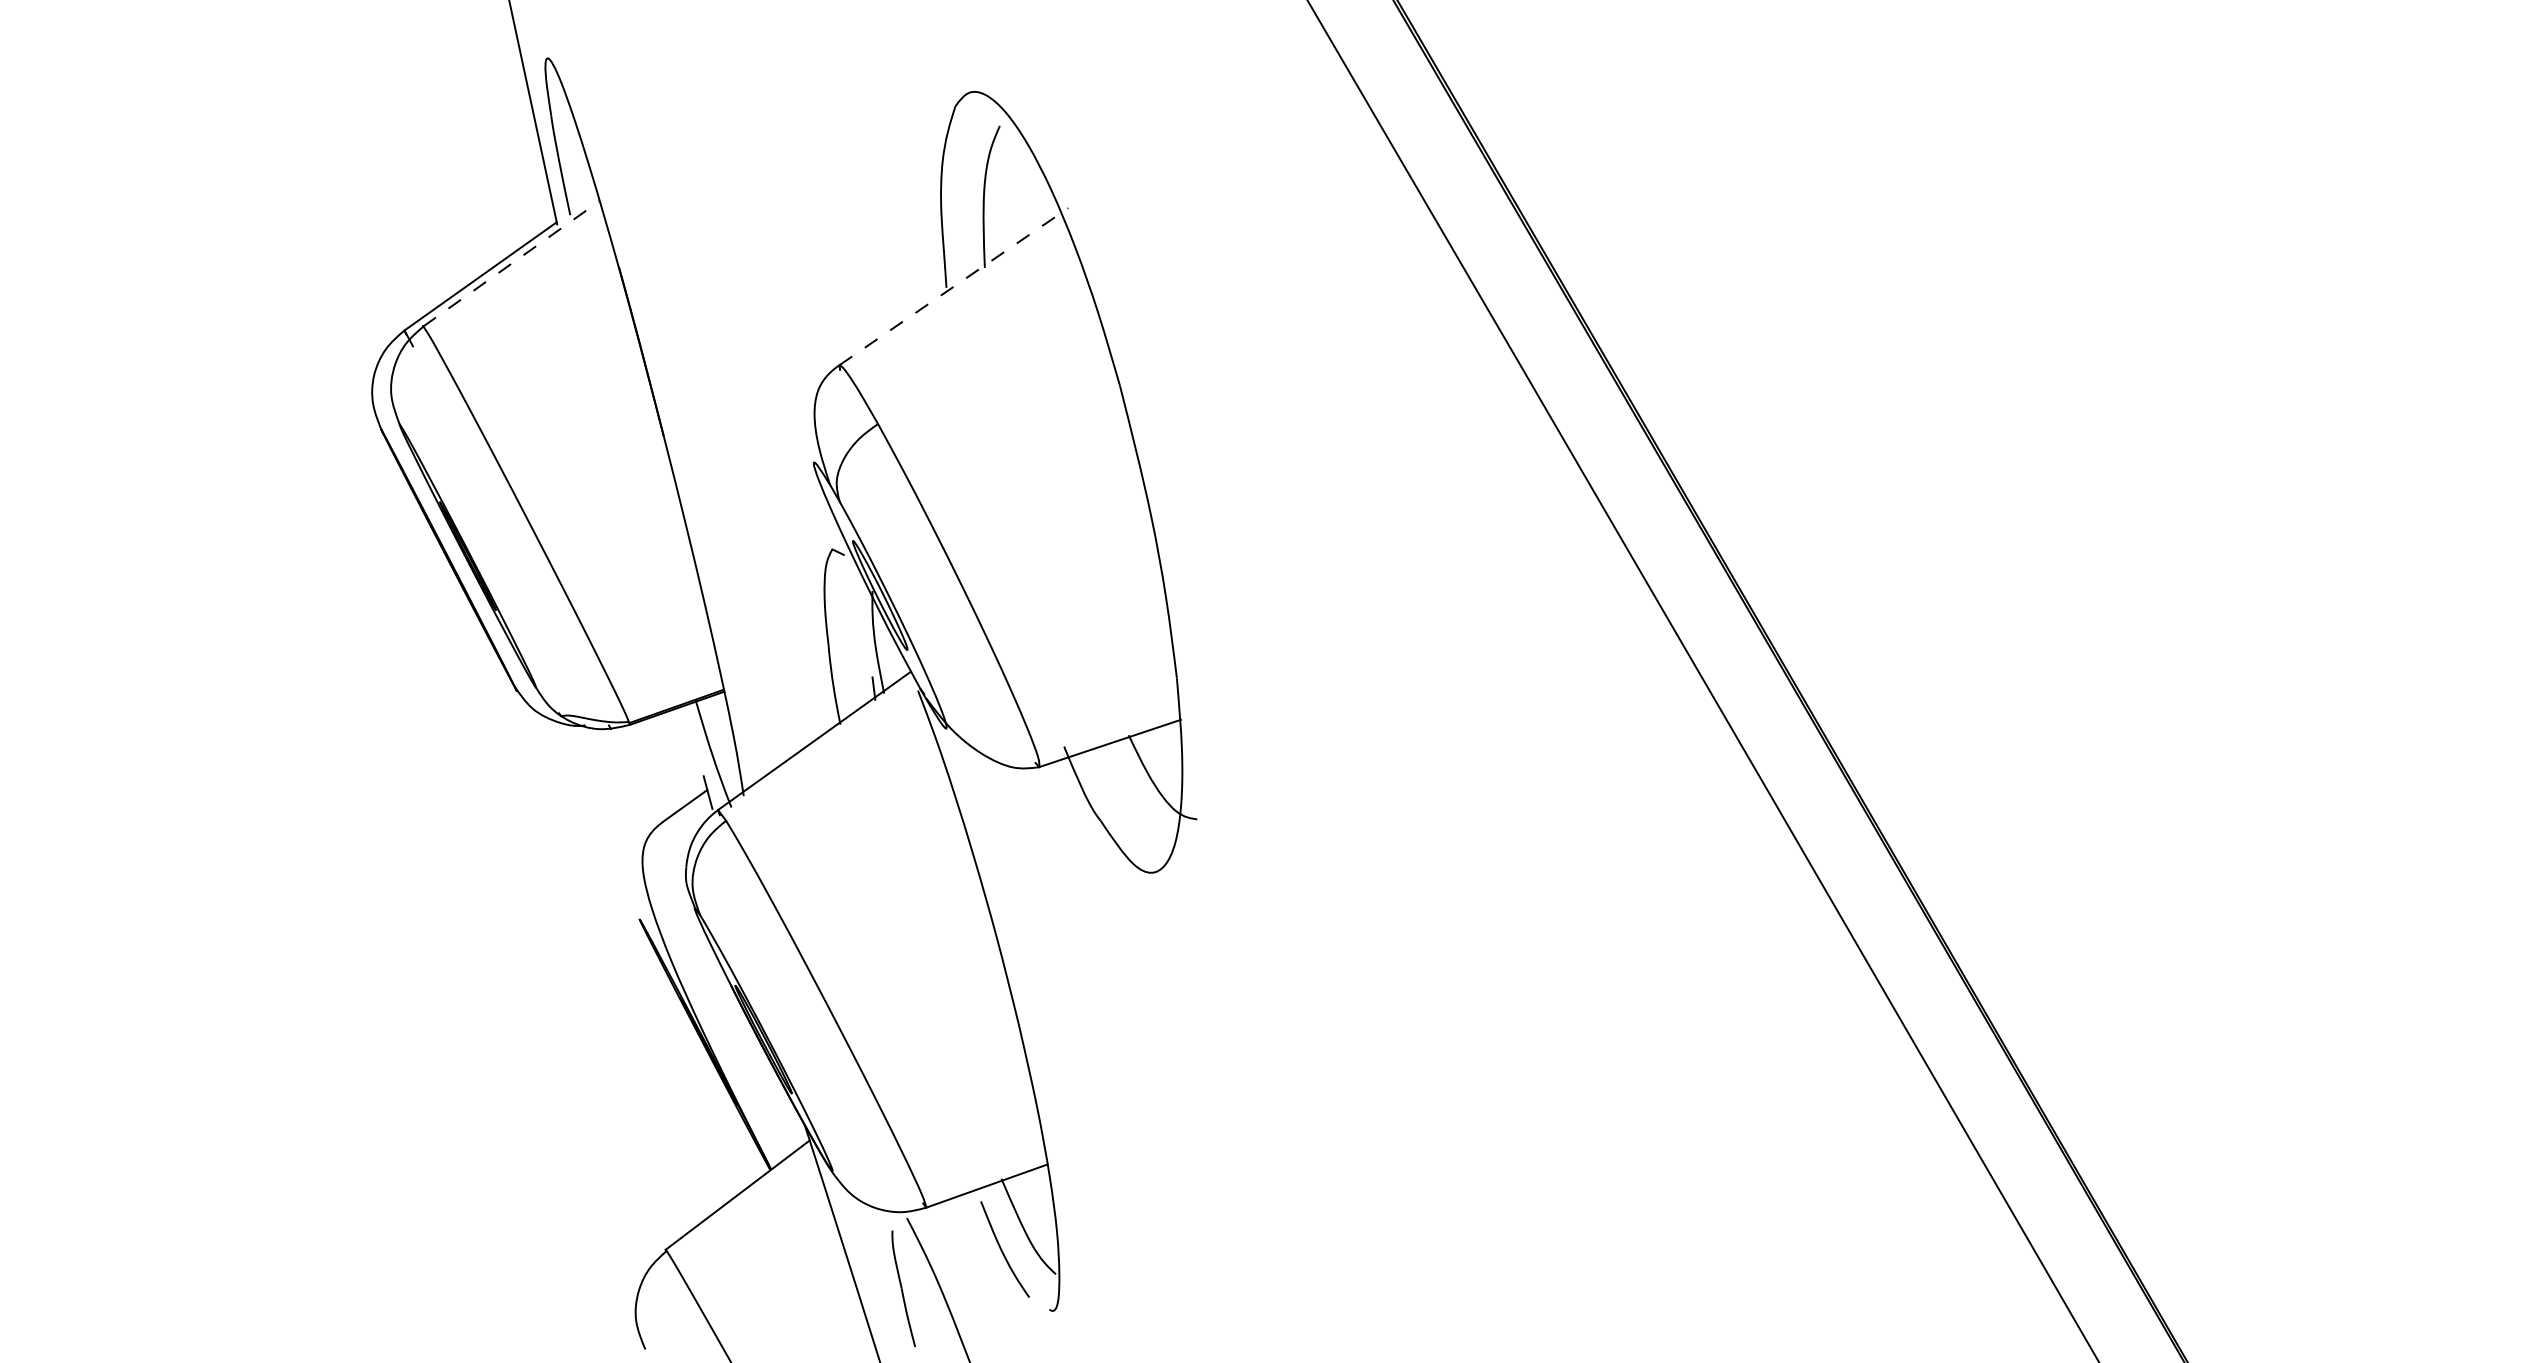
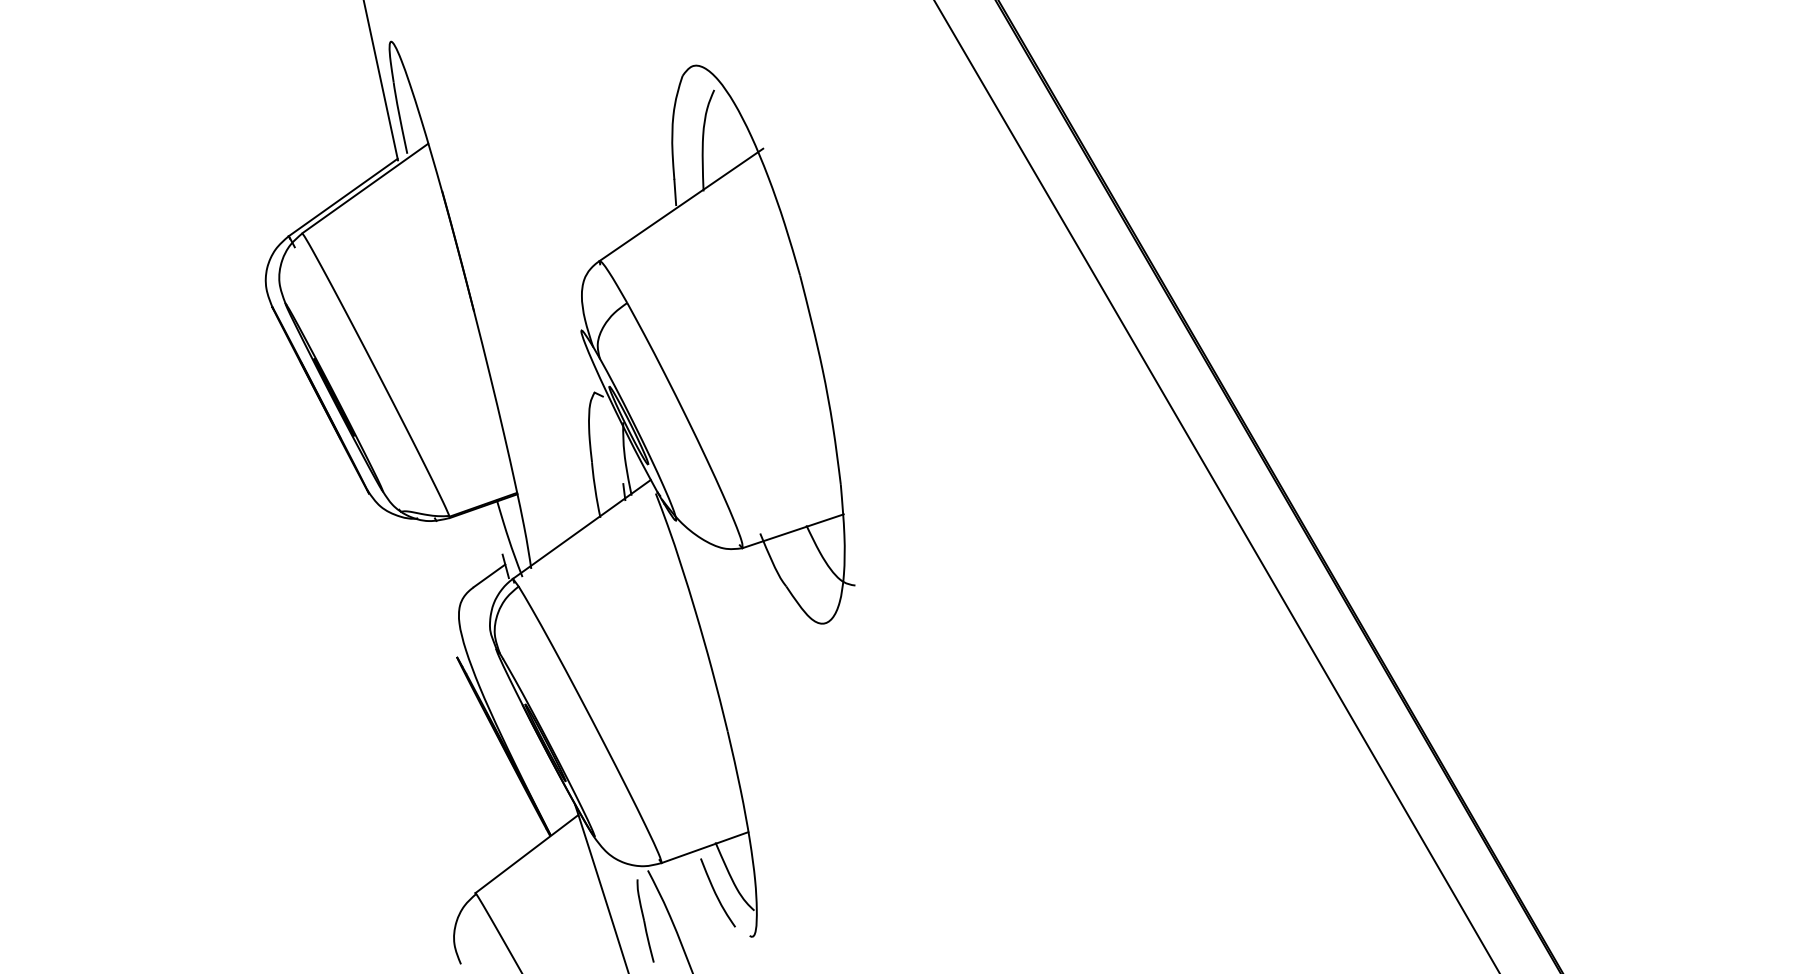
line: (511, 263) -> (365, 188), dashed -> solid
line: (953, 286) -> (681, 204), dashed -> solid

